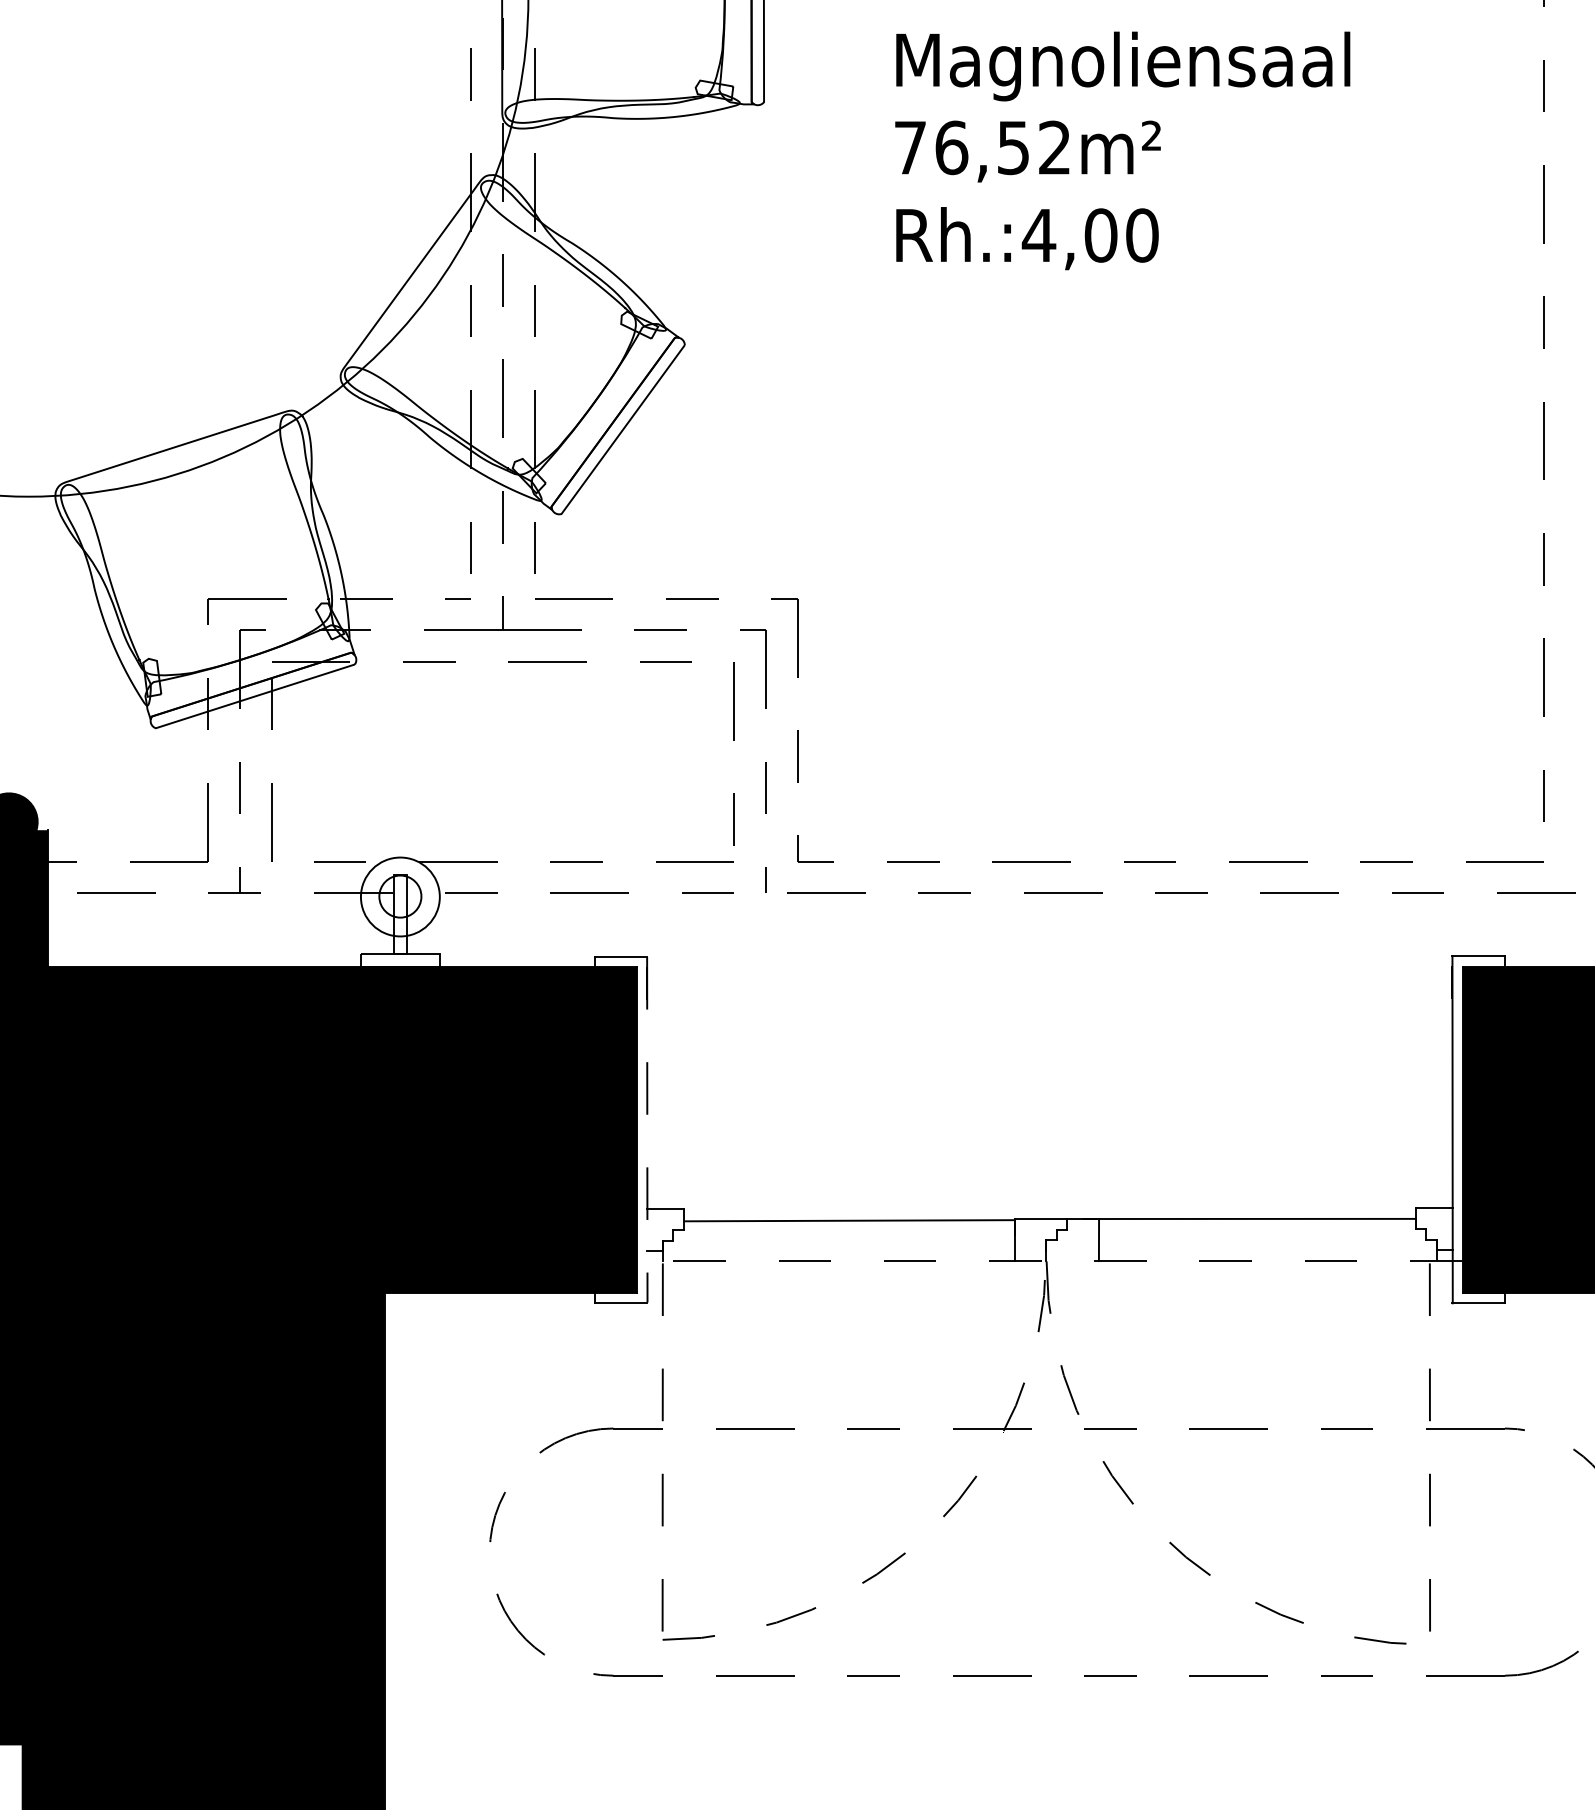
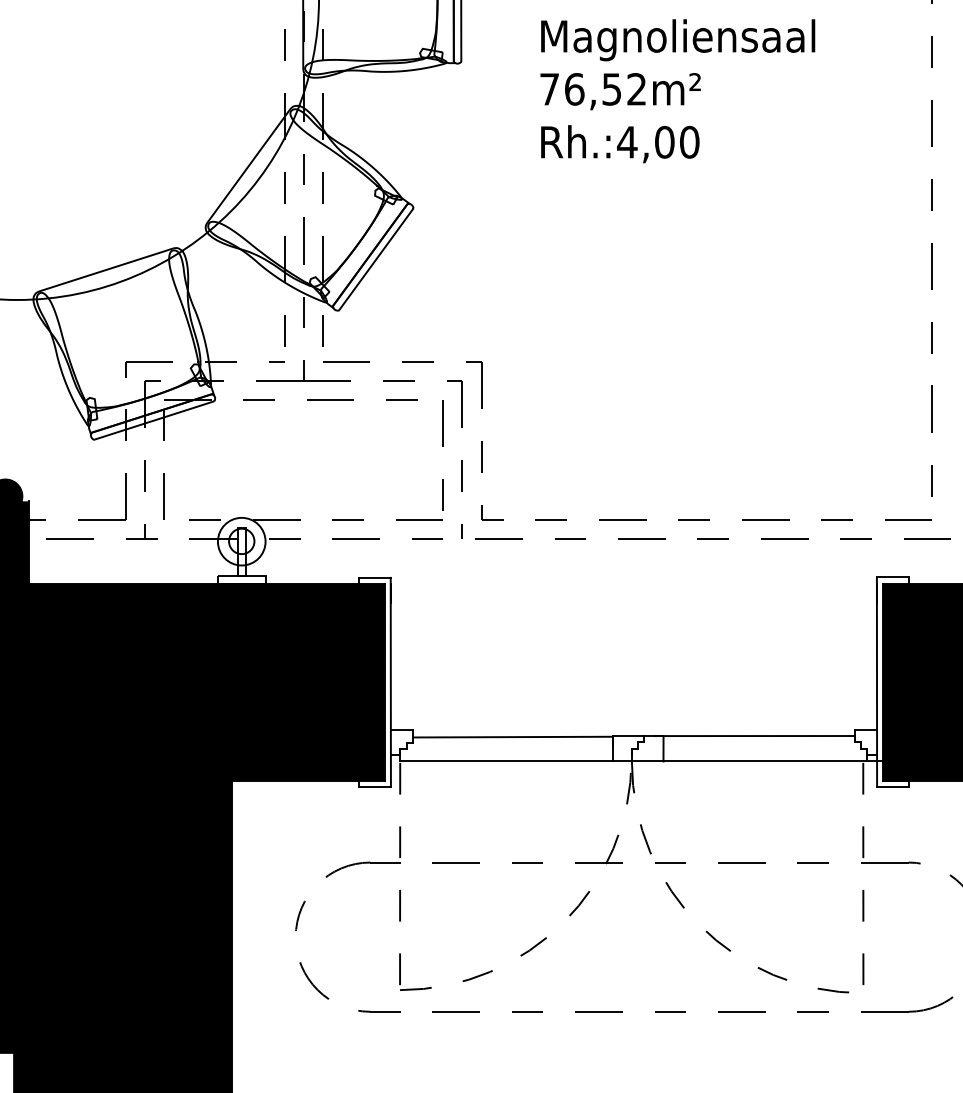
line: (646, 1130) -> (390, 682), dashed -> solid
line: (1062, 1261) -> (641, 761), dashed -> solid

